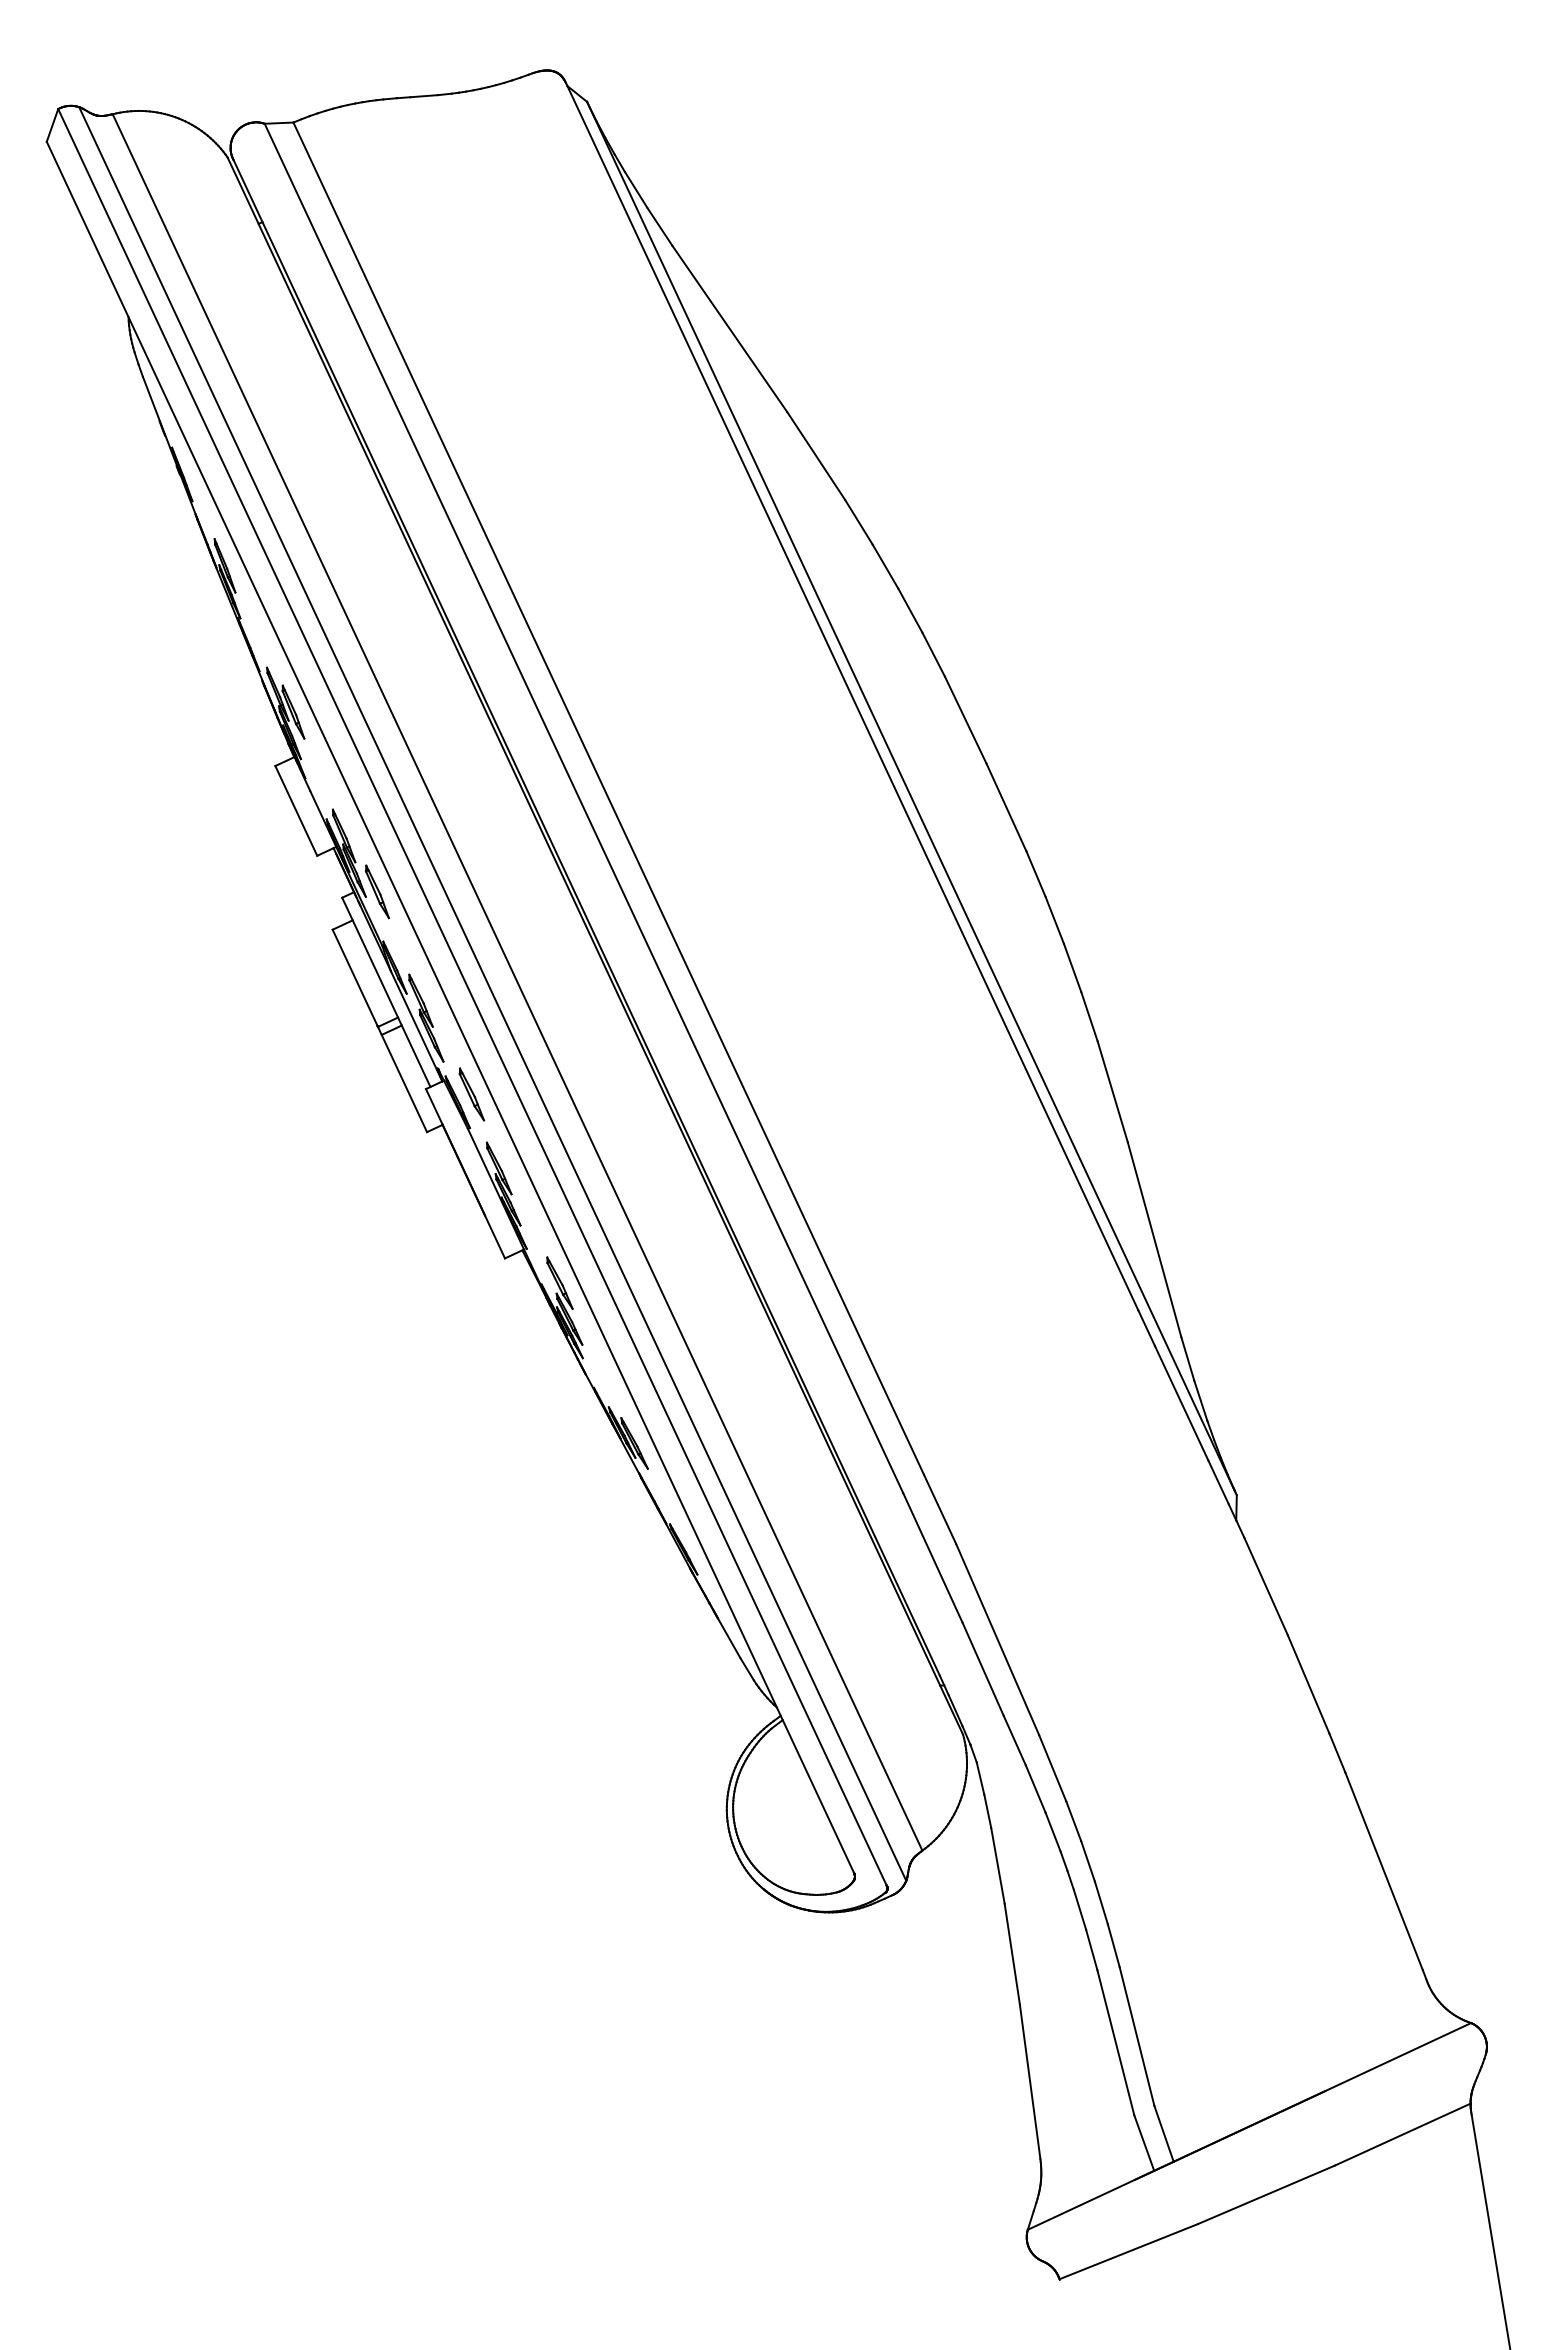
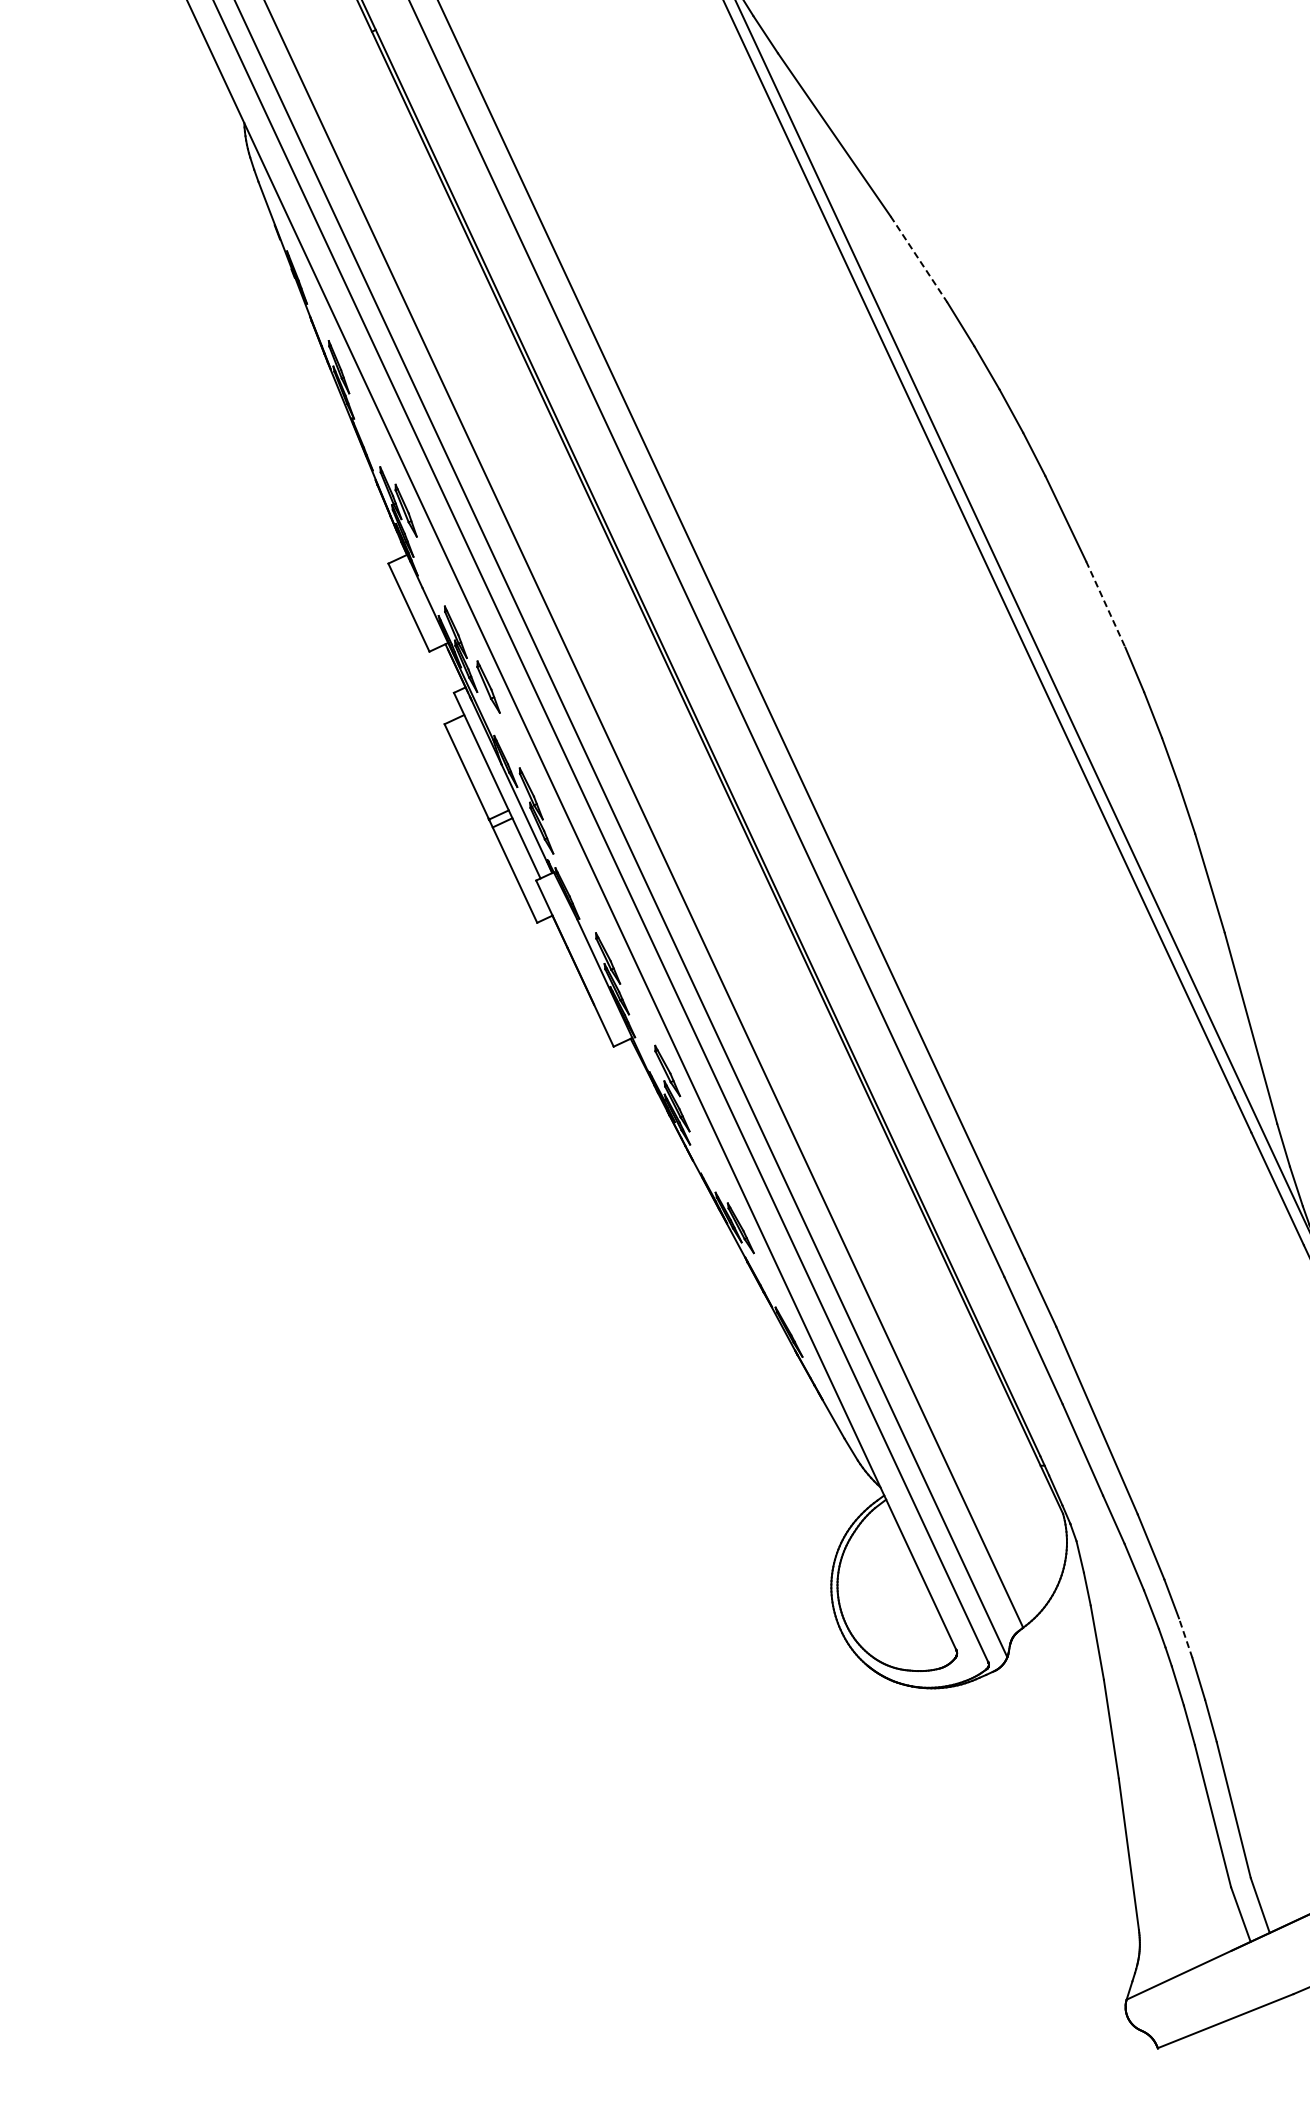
line: (816, 456) -> (919, 259), solid -> dashed
line: (1006, 808) -> (1105, 605), solid -> dashed
part: (471, 1094) -> (580, 885), removed
line: (1087, 1860) -> (1185, 1637), solid -> dashed

